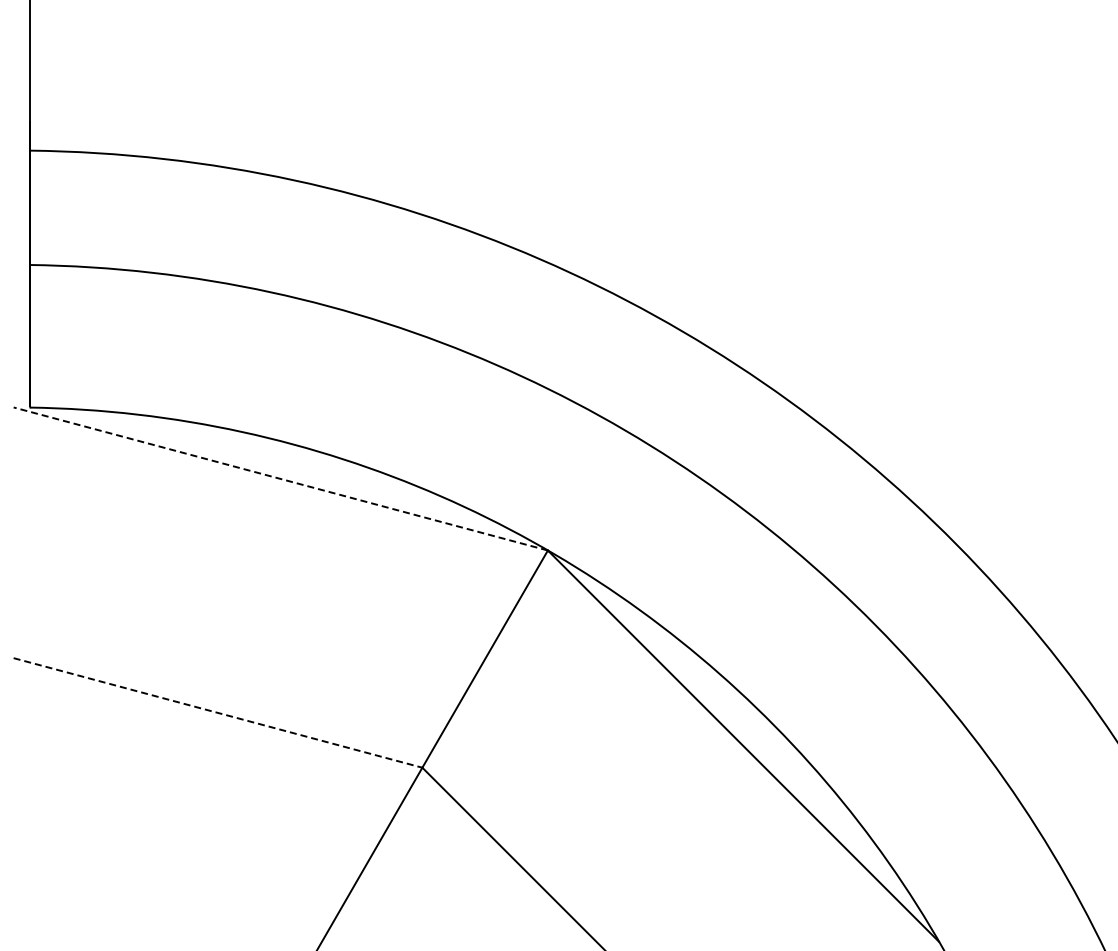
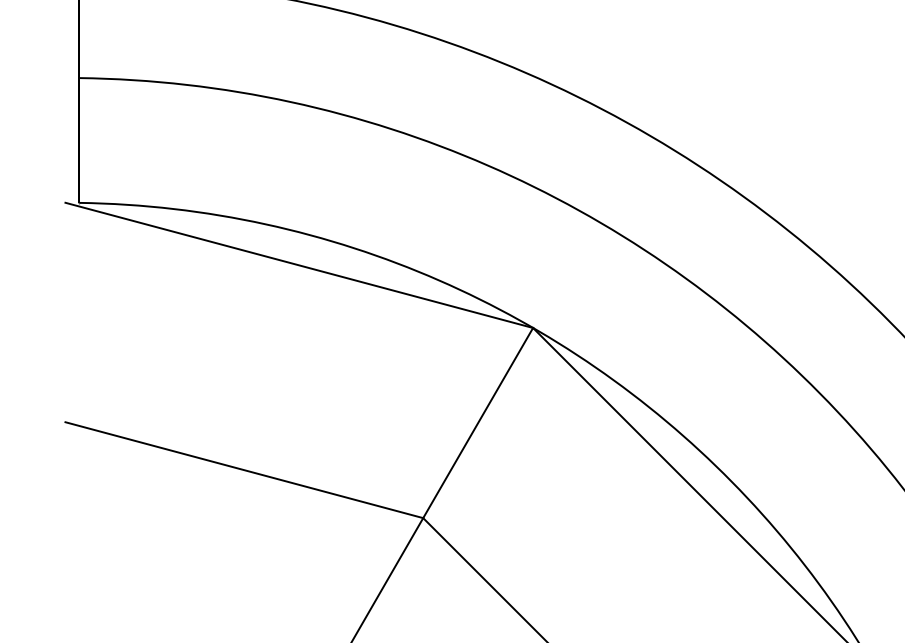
line: (280, 478) -> (299, 264), dashed -> solid
line: (218, 712) -> (244, 469), dashed -> solid

